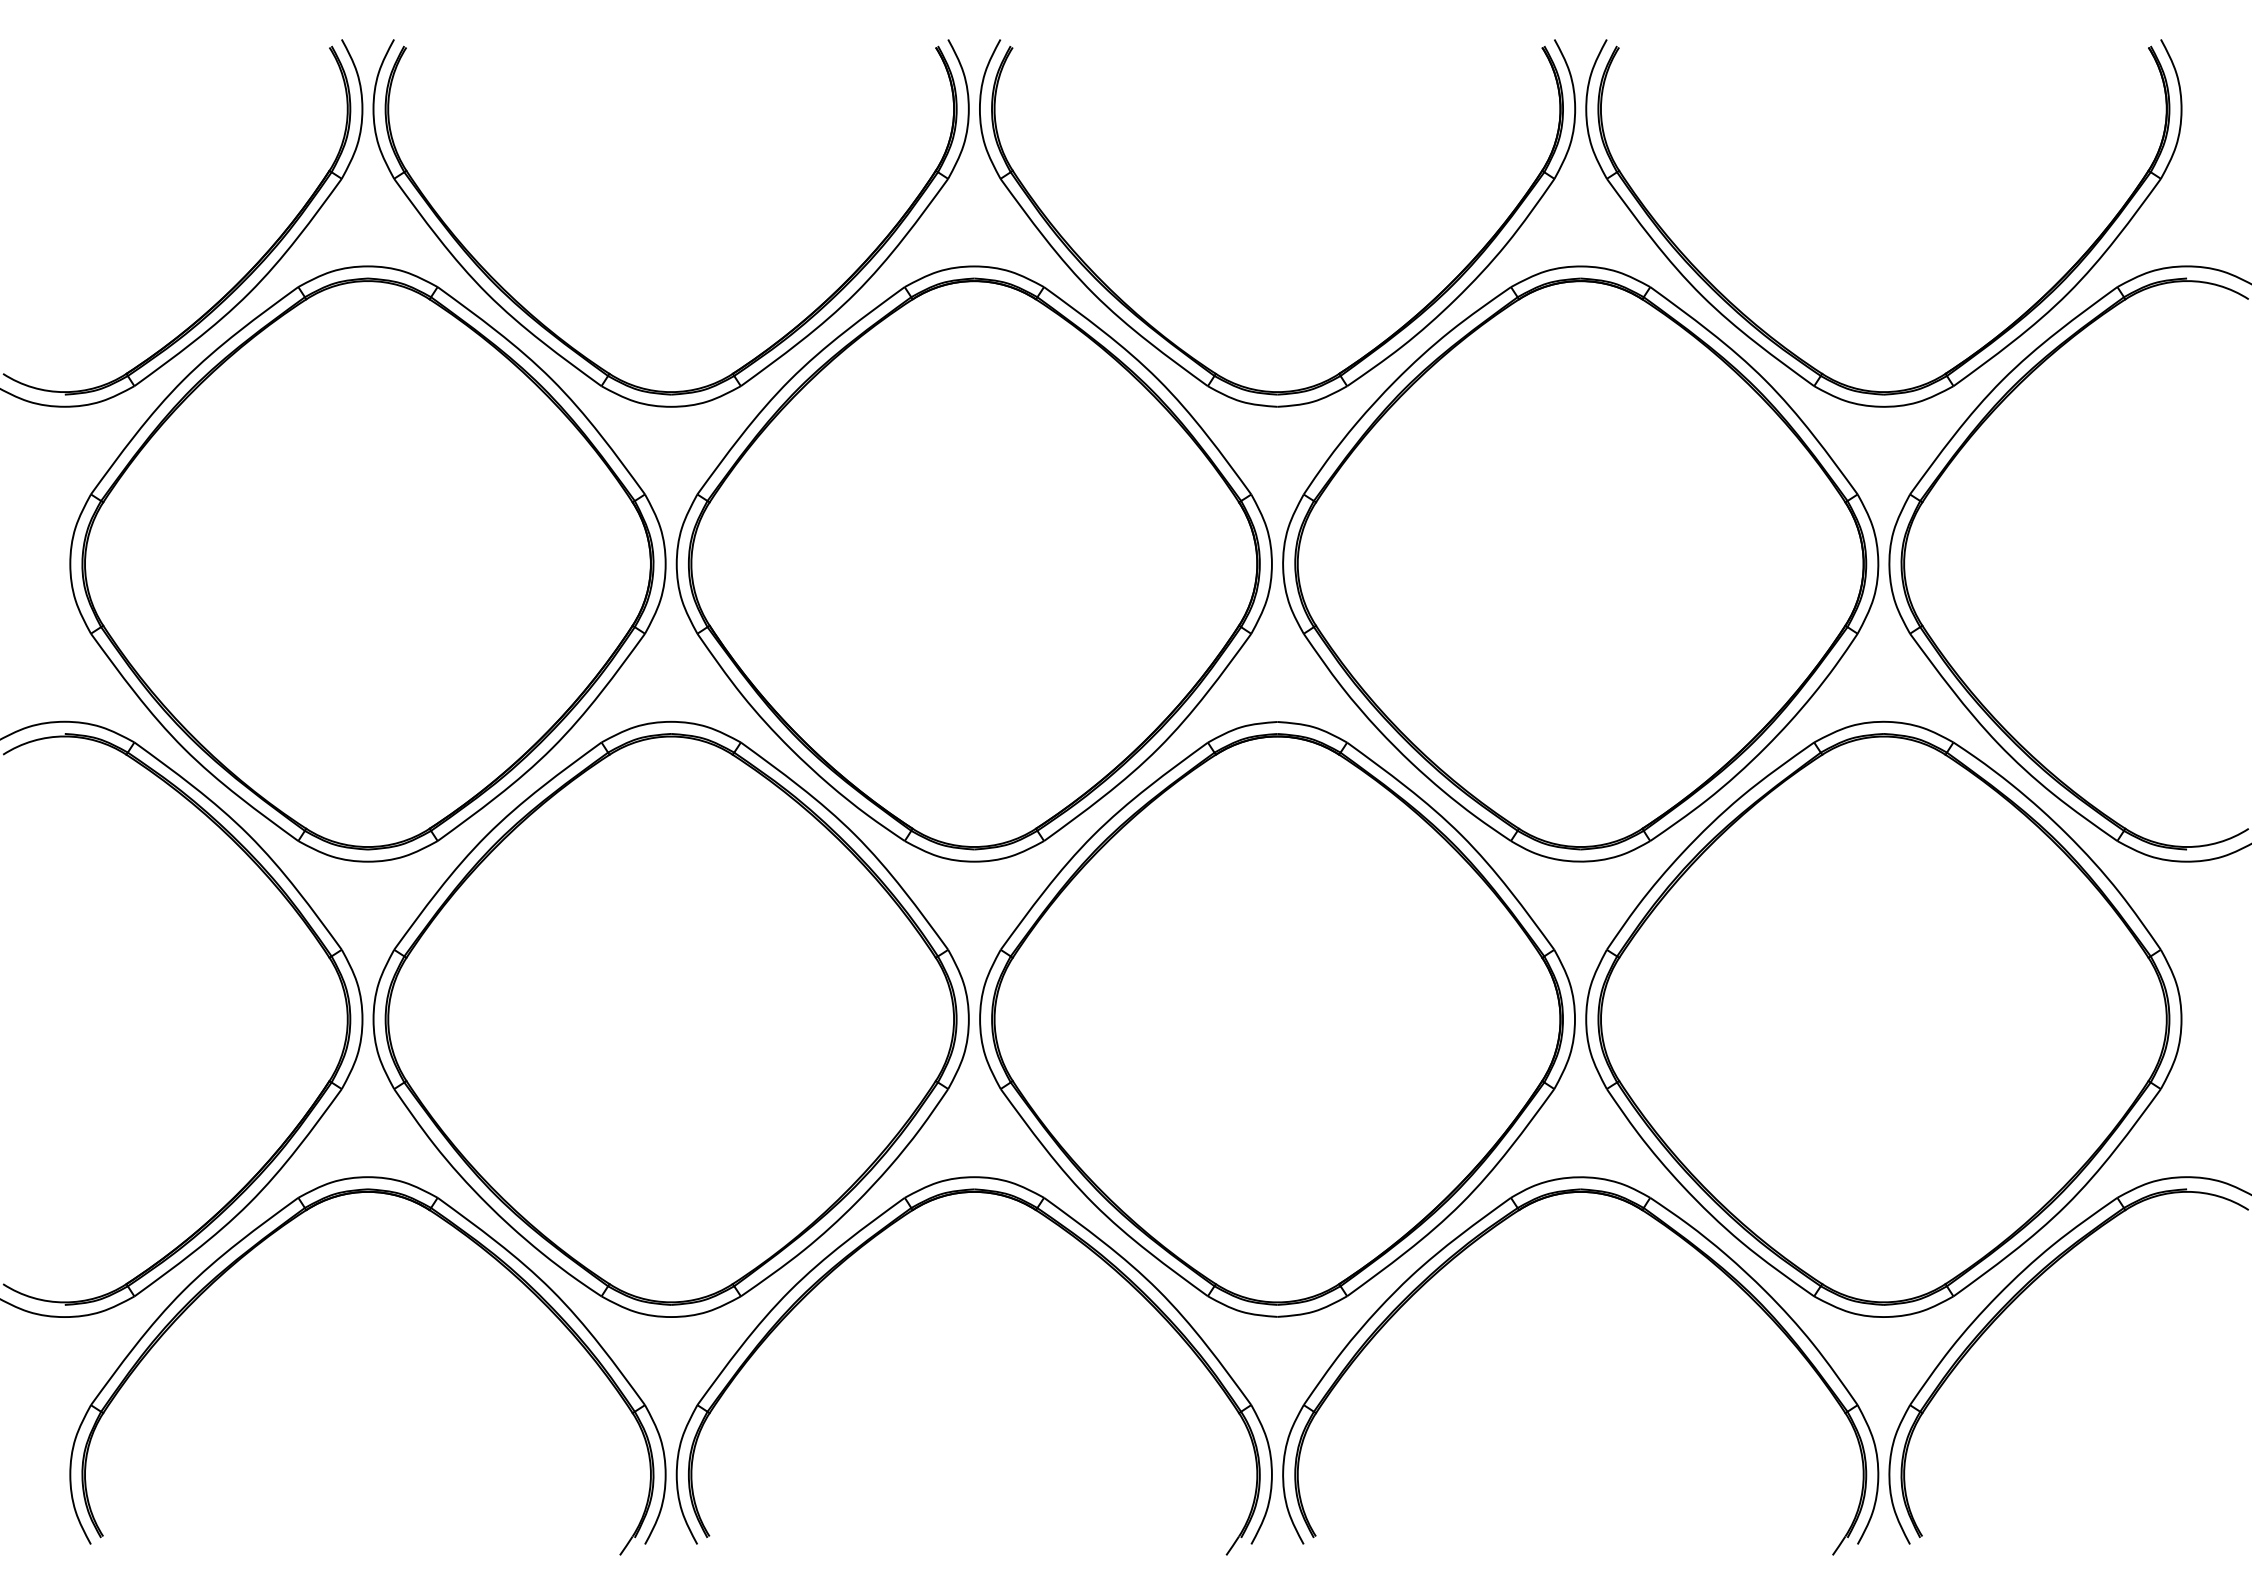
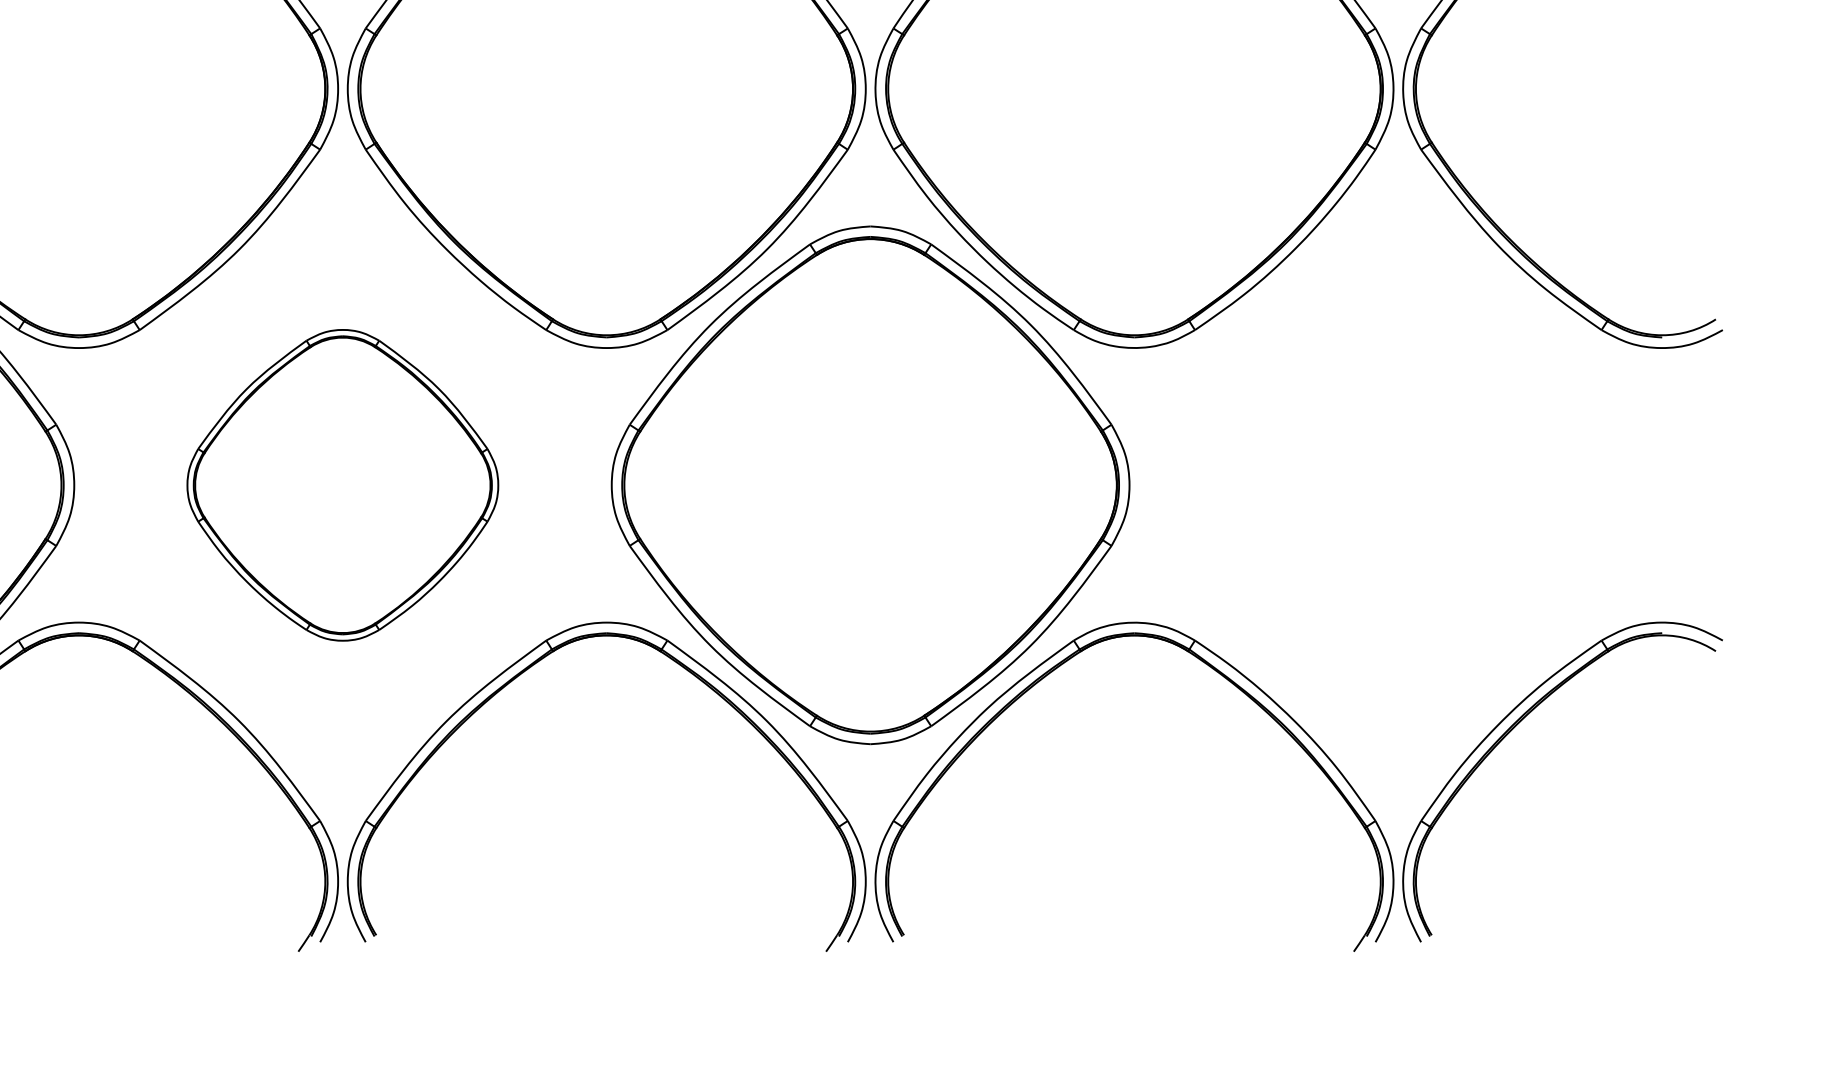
part: (1883, 1018) -> (1398, 484), removed
part: (670, 1019) -> (342, 485), size x0.6

